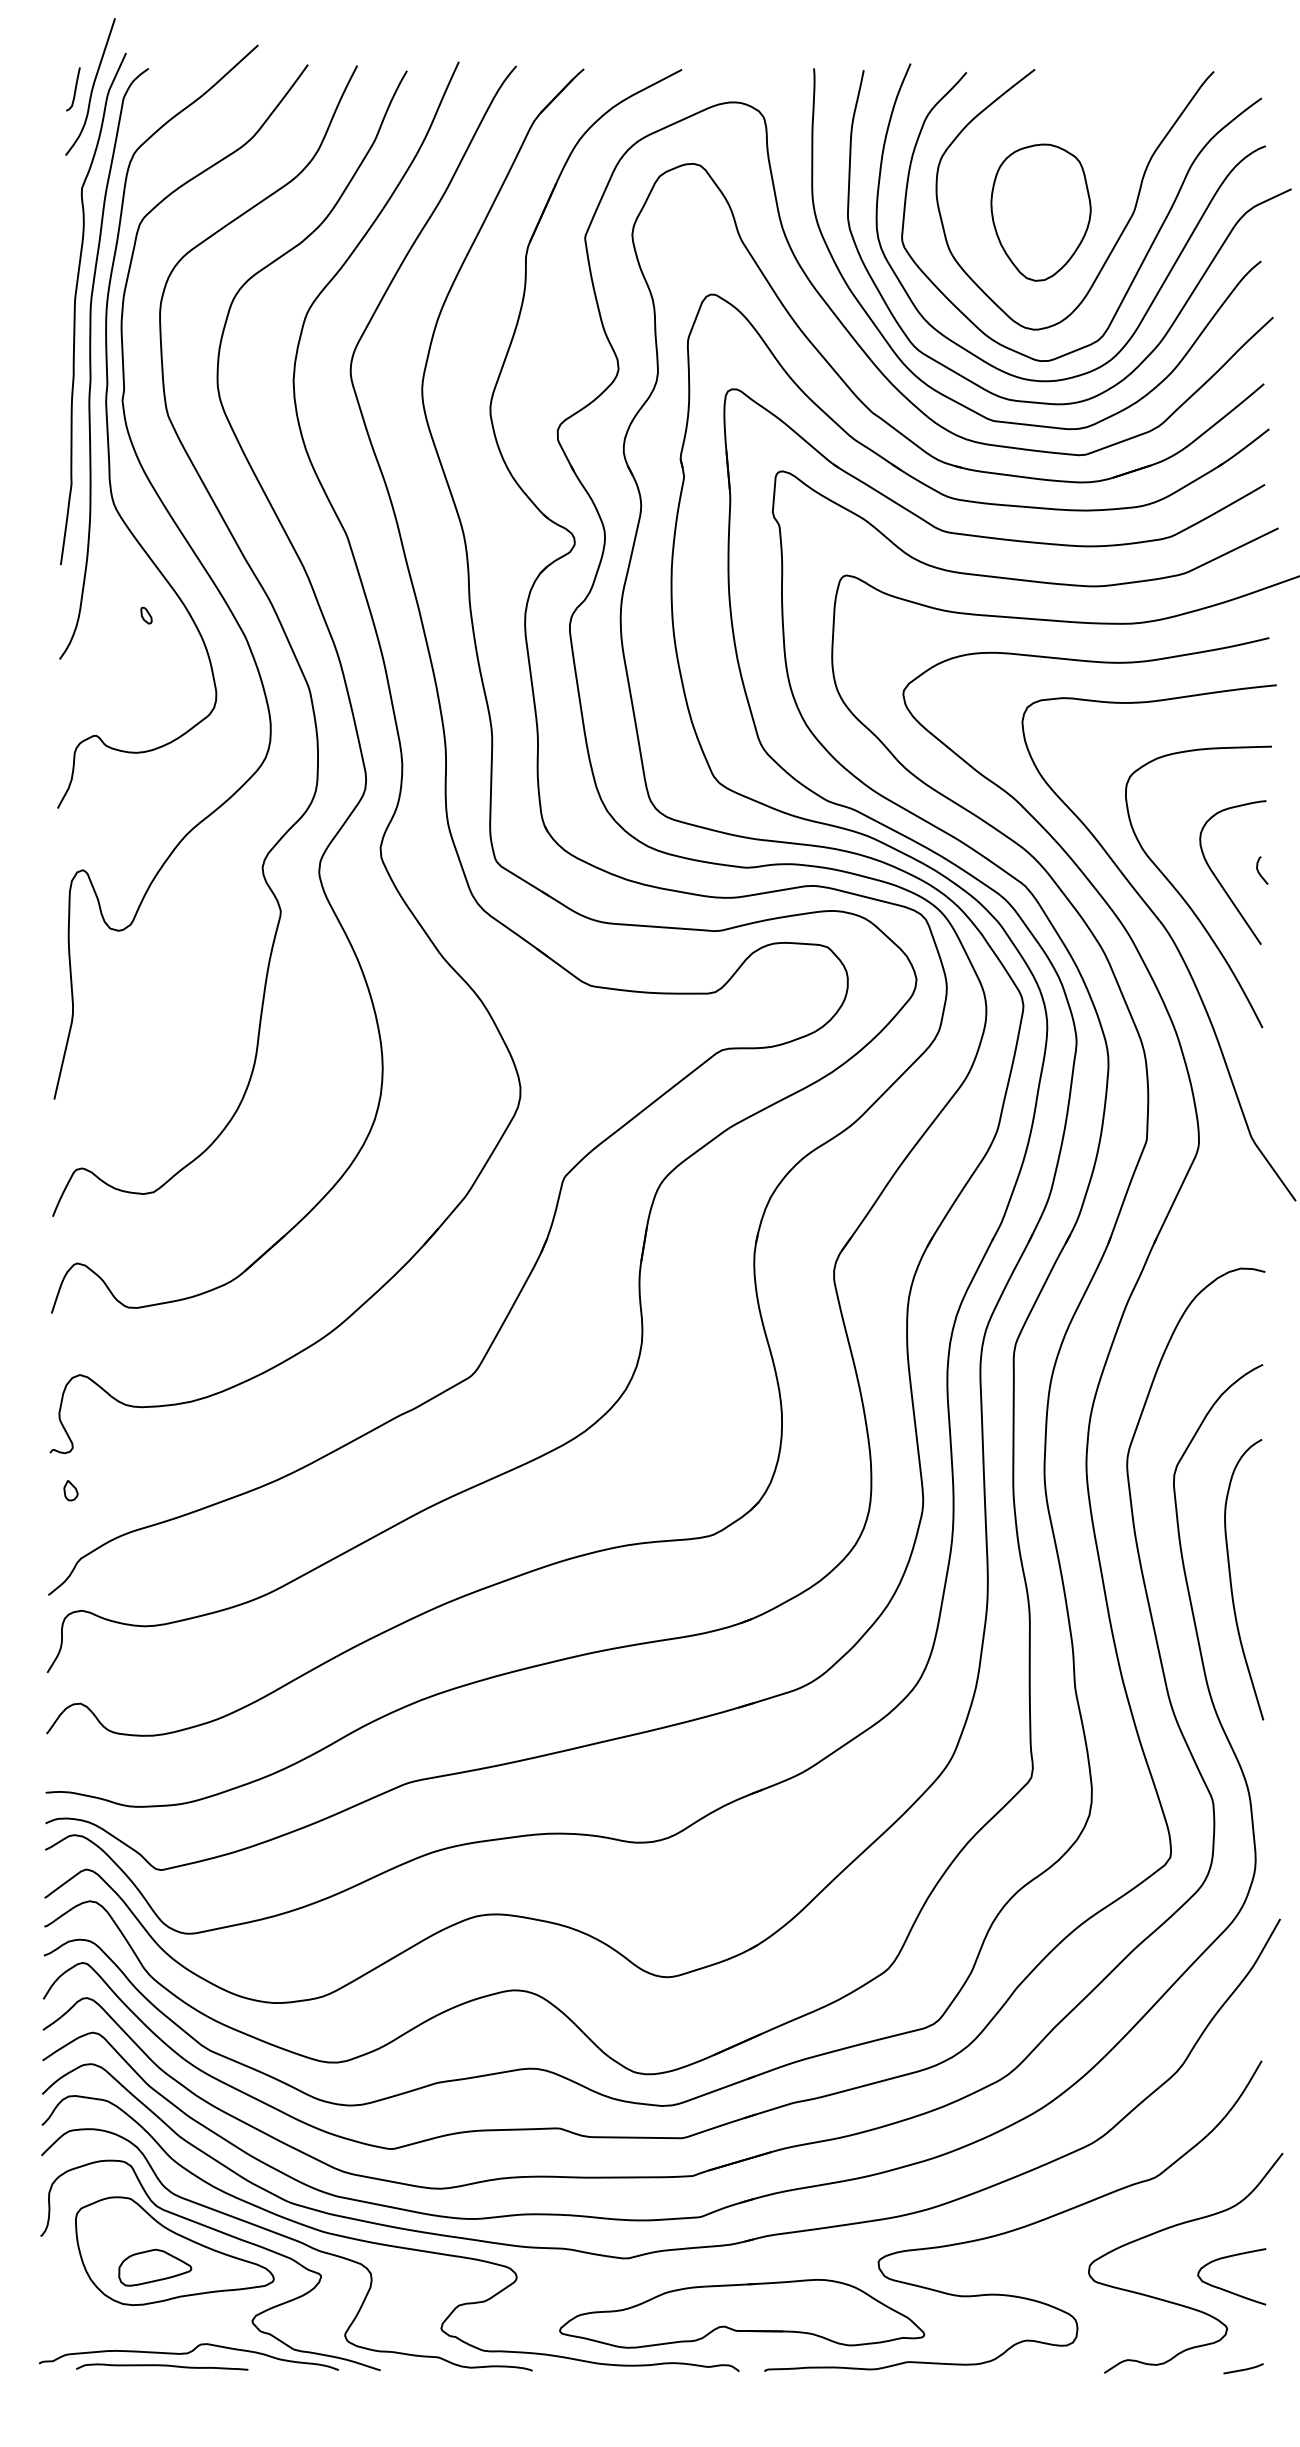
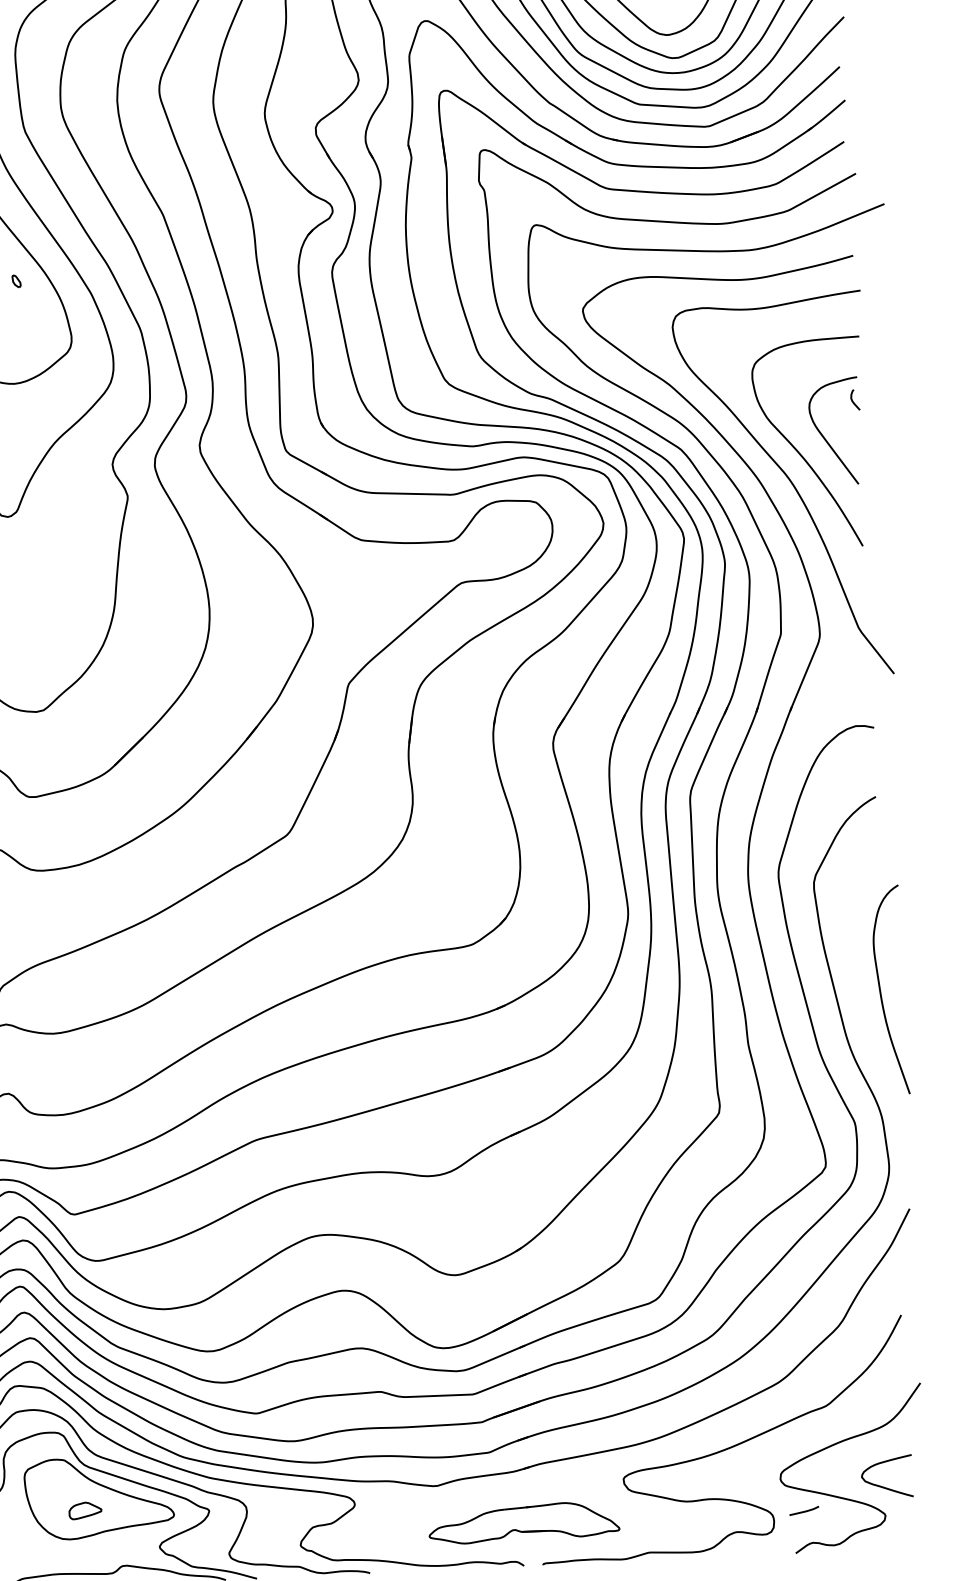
curve: (1259, 871) -> (853, 400), moved
curve: (1231, 1579) -> (880, 990), moved
part: (155, 2267) -> (85, 1510), size x0.6
part: (742, 2313) -> (524, 1522), size x0.7
curve: (1244, 2368) -> (804, 1510), moved

